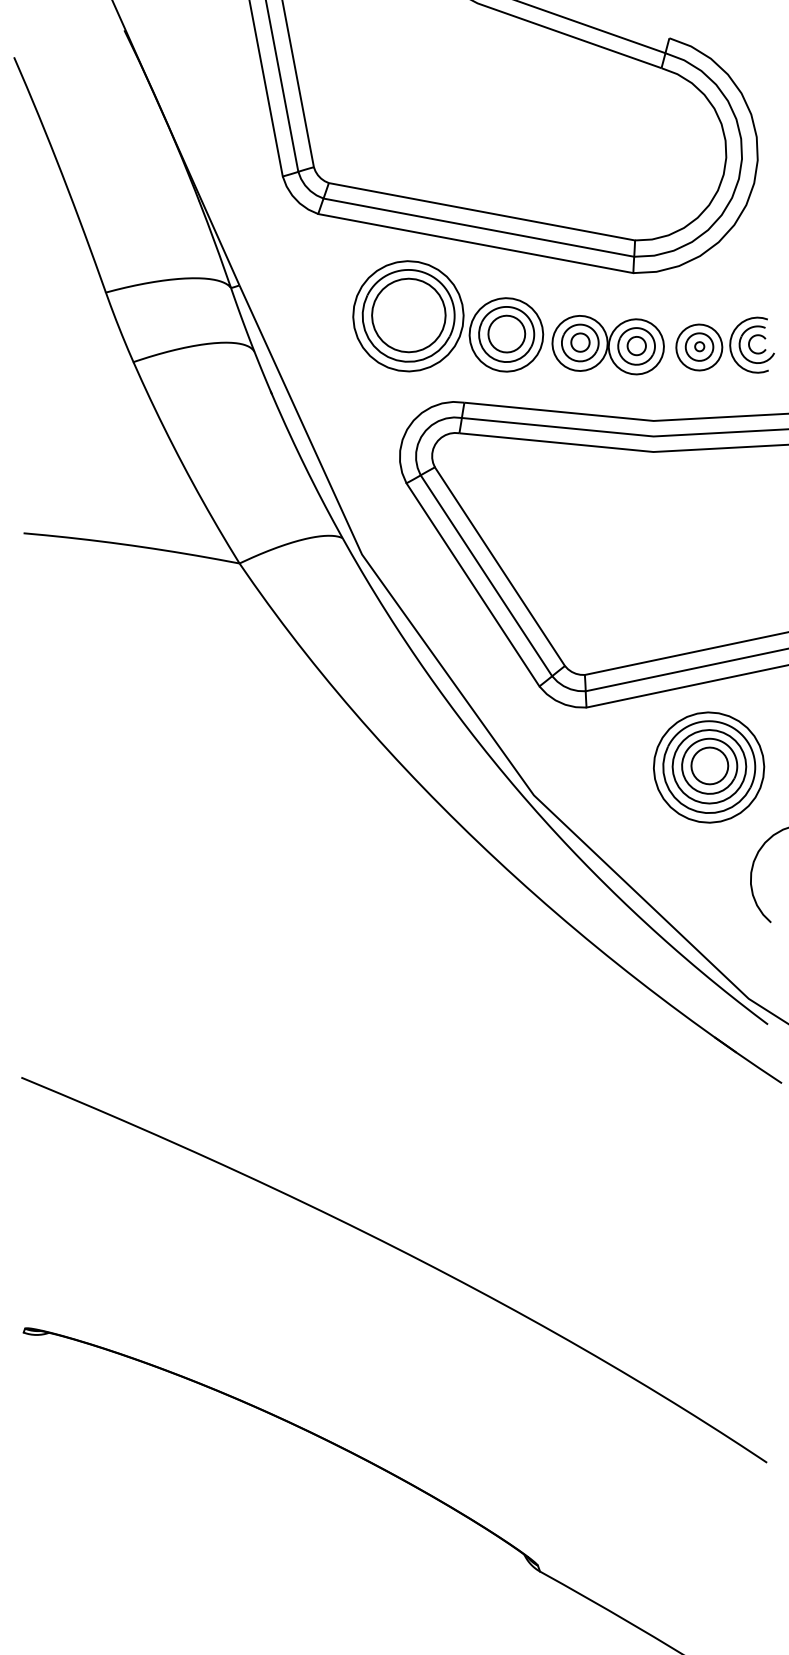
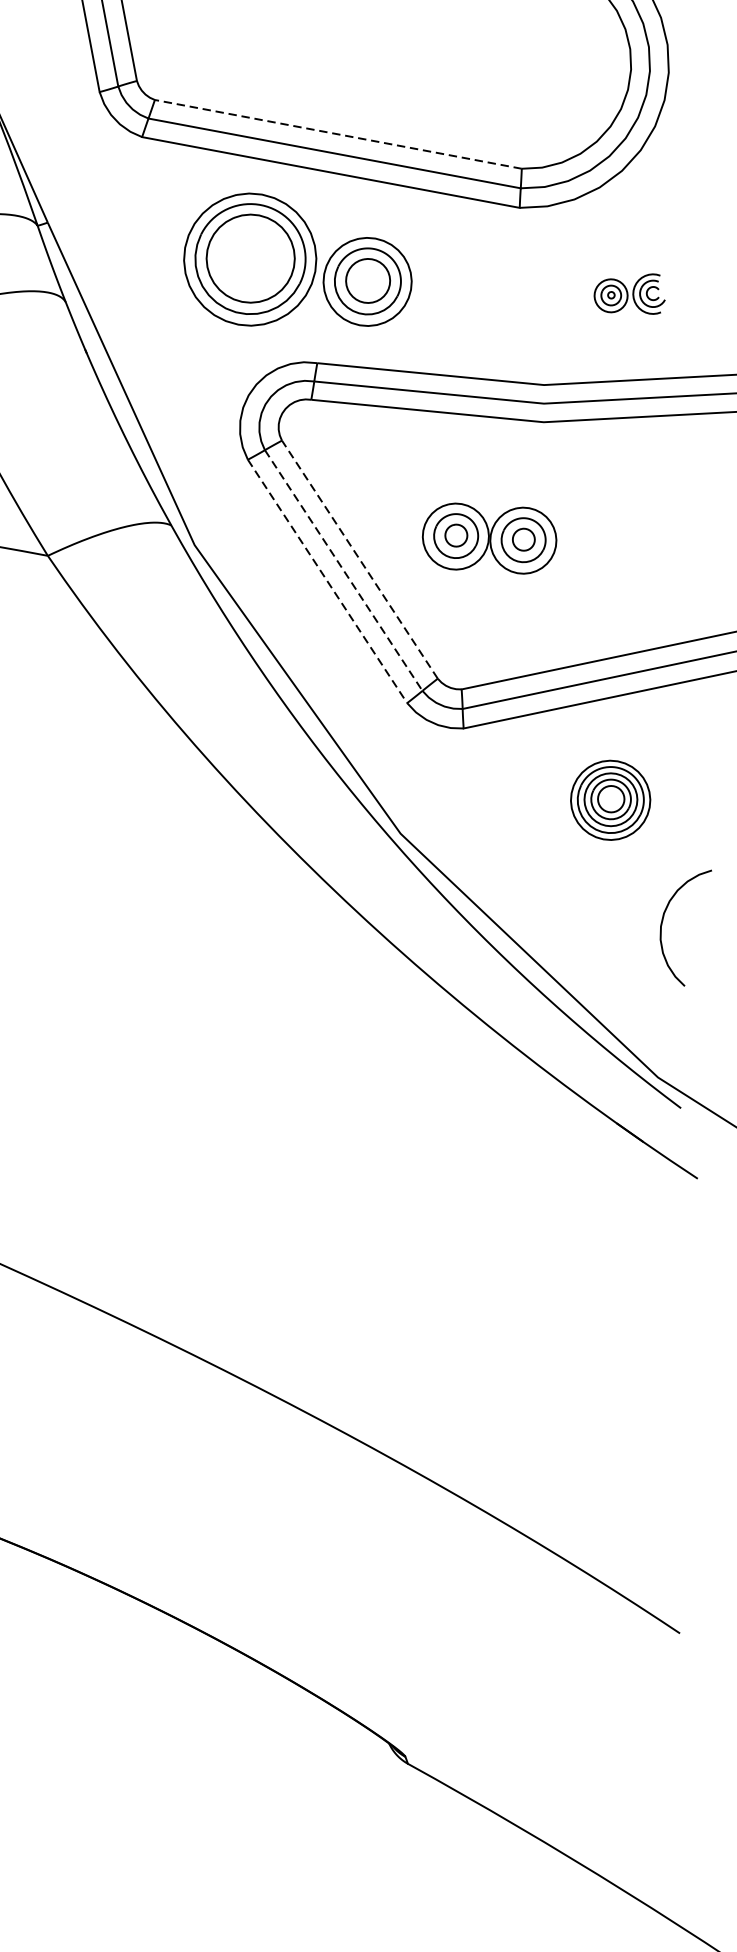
line: (481, 211) -> (337, 134), solid -> dashed
part: (724, 344) -> (628, 293), size x0.6
part: (607, 345) -> (488, 539), moved
line: (499, 566) -> (359, 559), solid -> dashed
line: (486, 576) -> (343, 571), solid -> dashed
line: (473, 585) -> (328, 582), solid -> dashed
part: (709, 767) -> (610, 800), size x0.6

